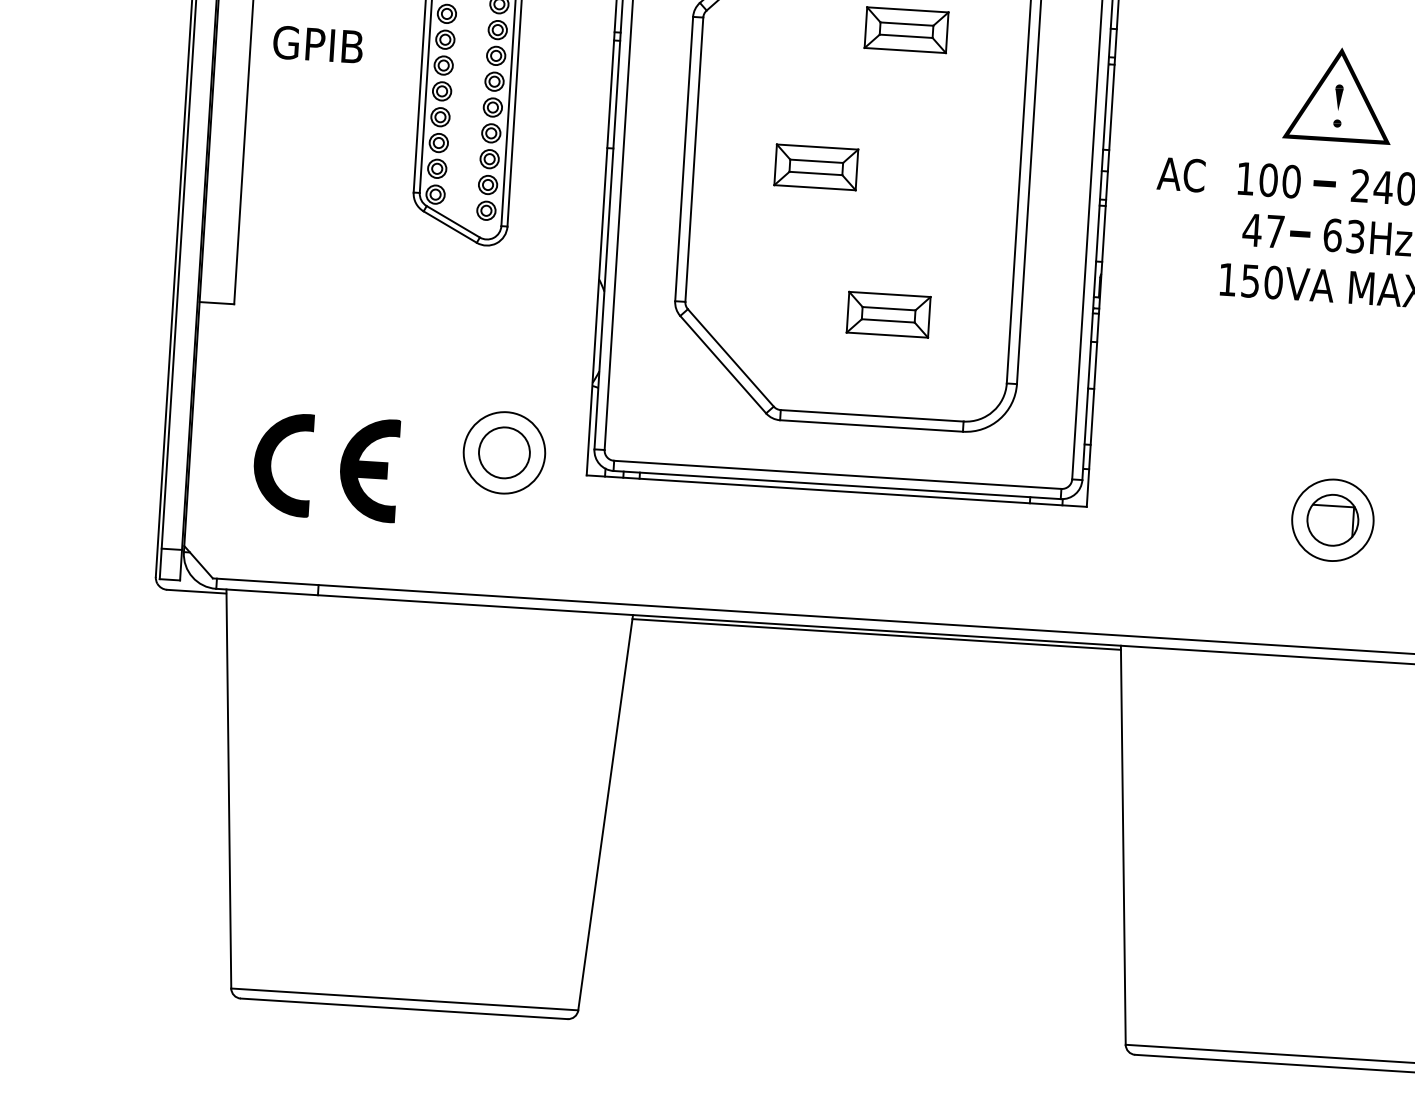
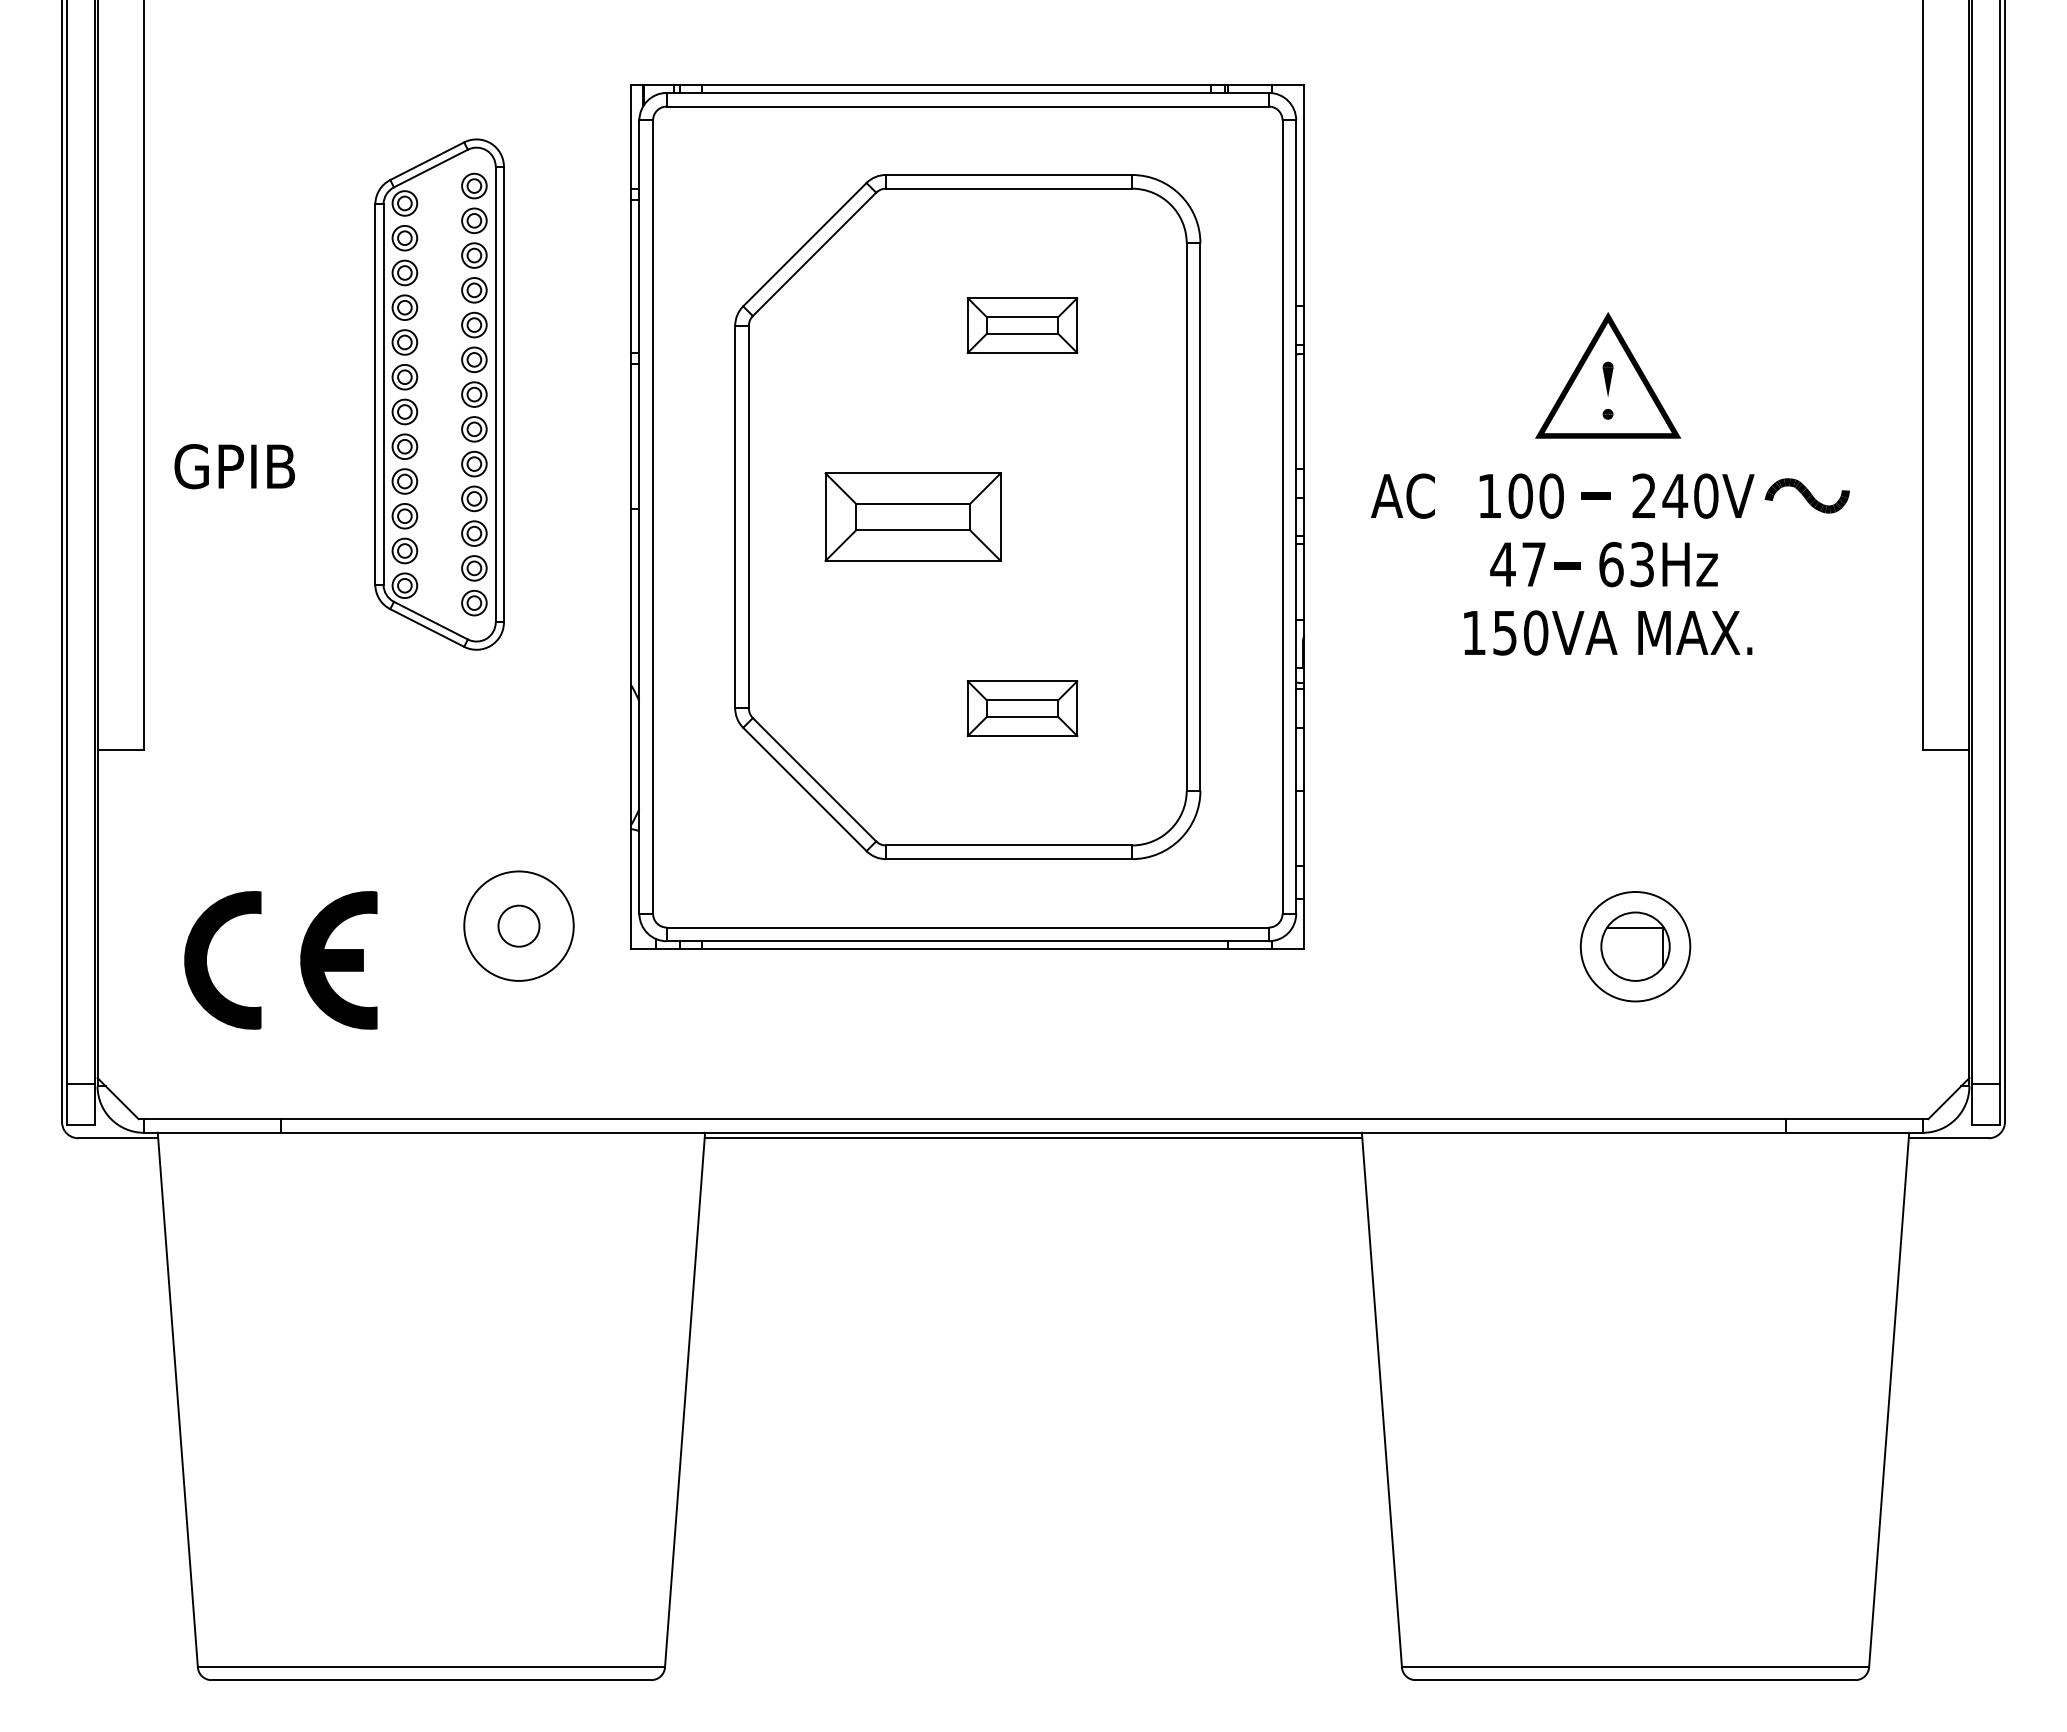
text: (317, 44) -> (234, 466), moved
part: (815, 166) -> (912, 516), size x1.6
circle: (504, 453) -> (518, 926), size x0.6

